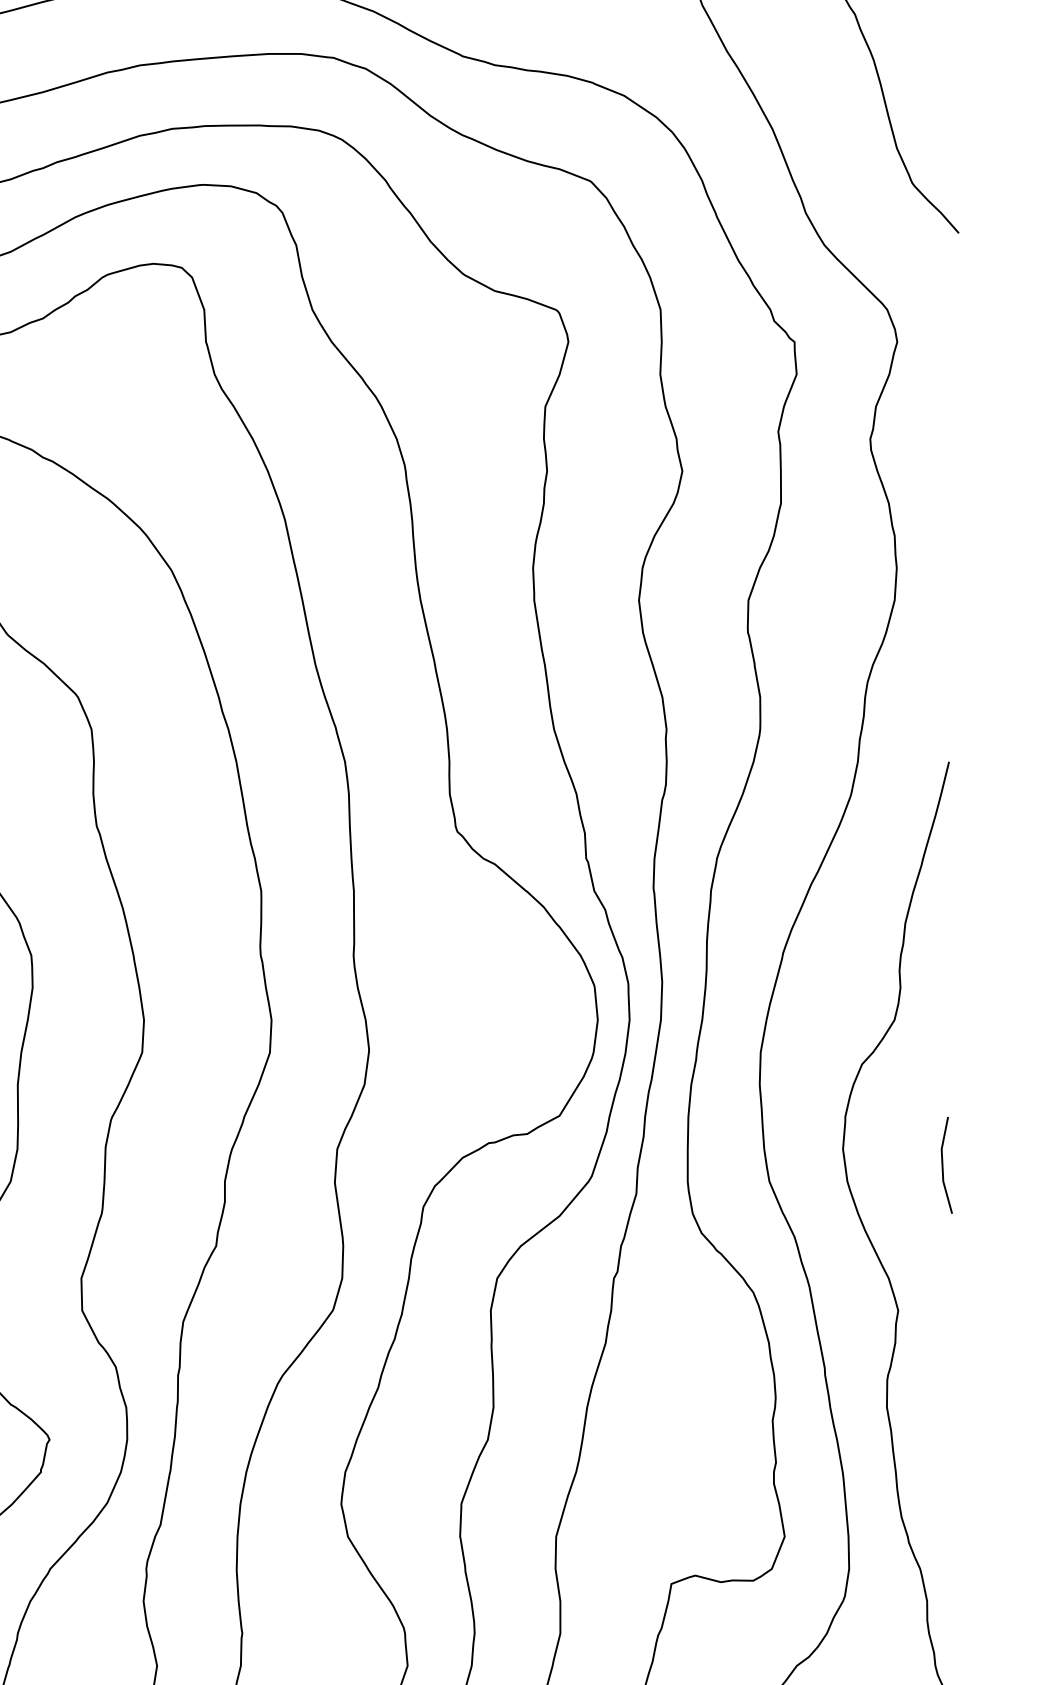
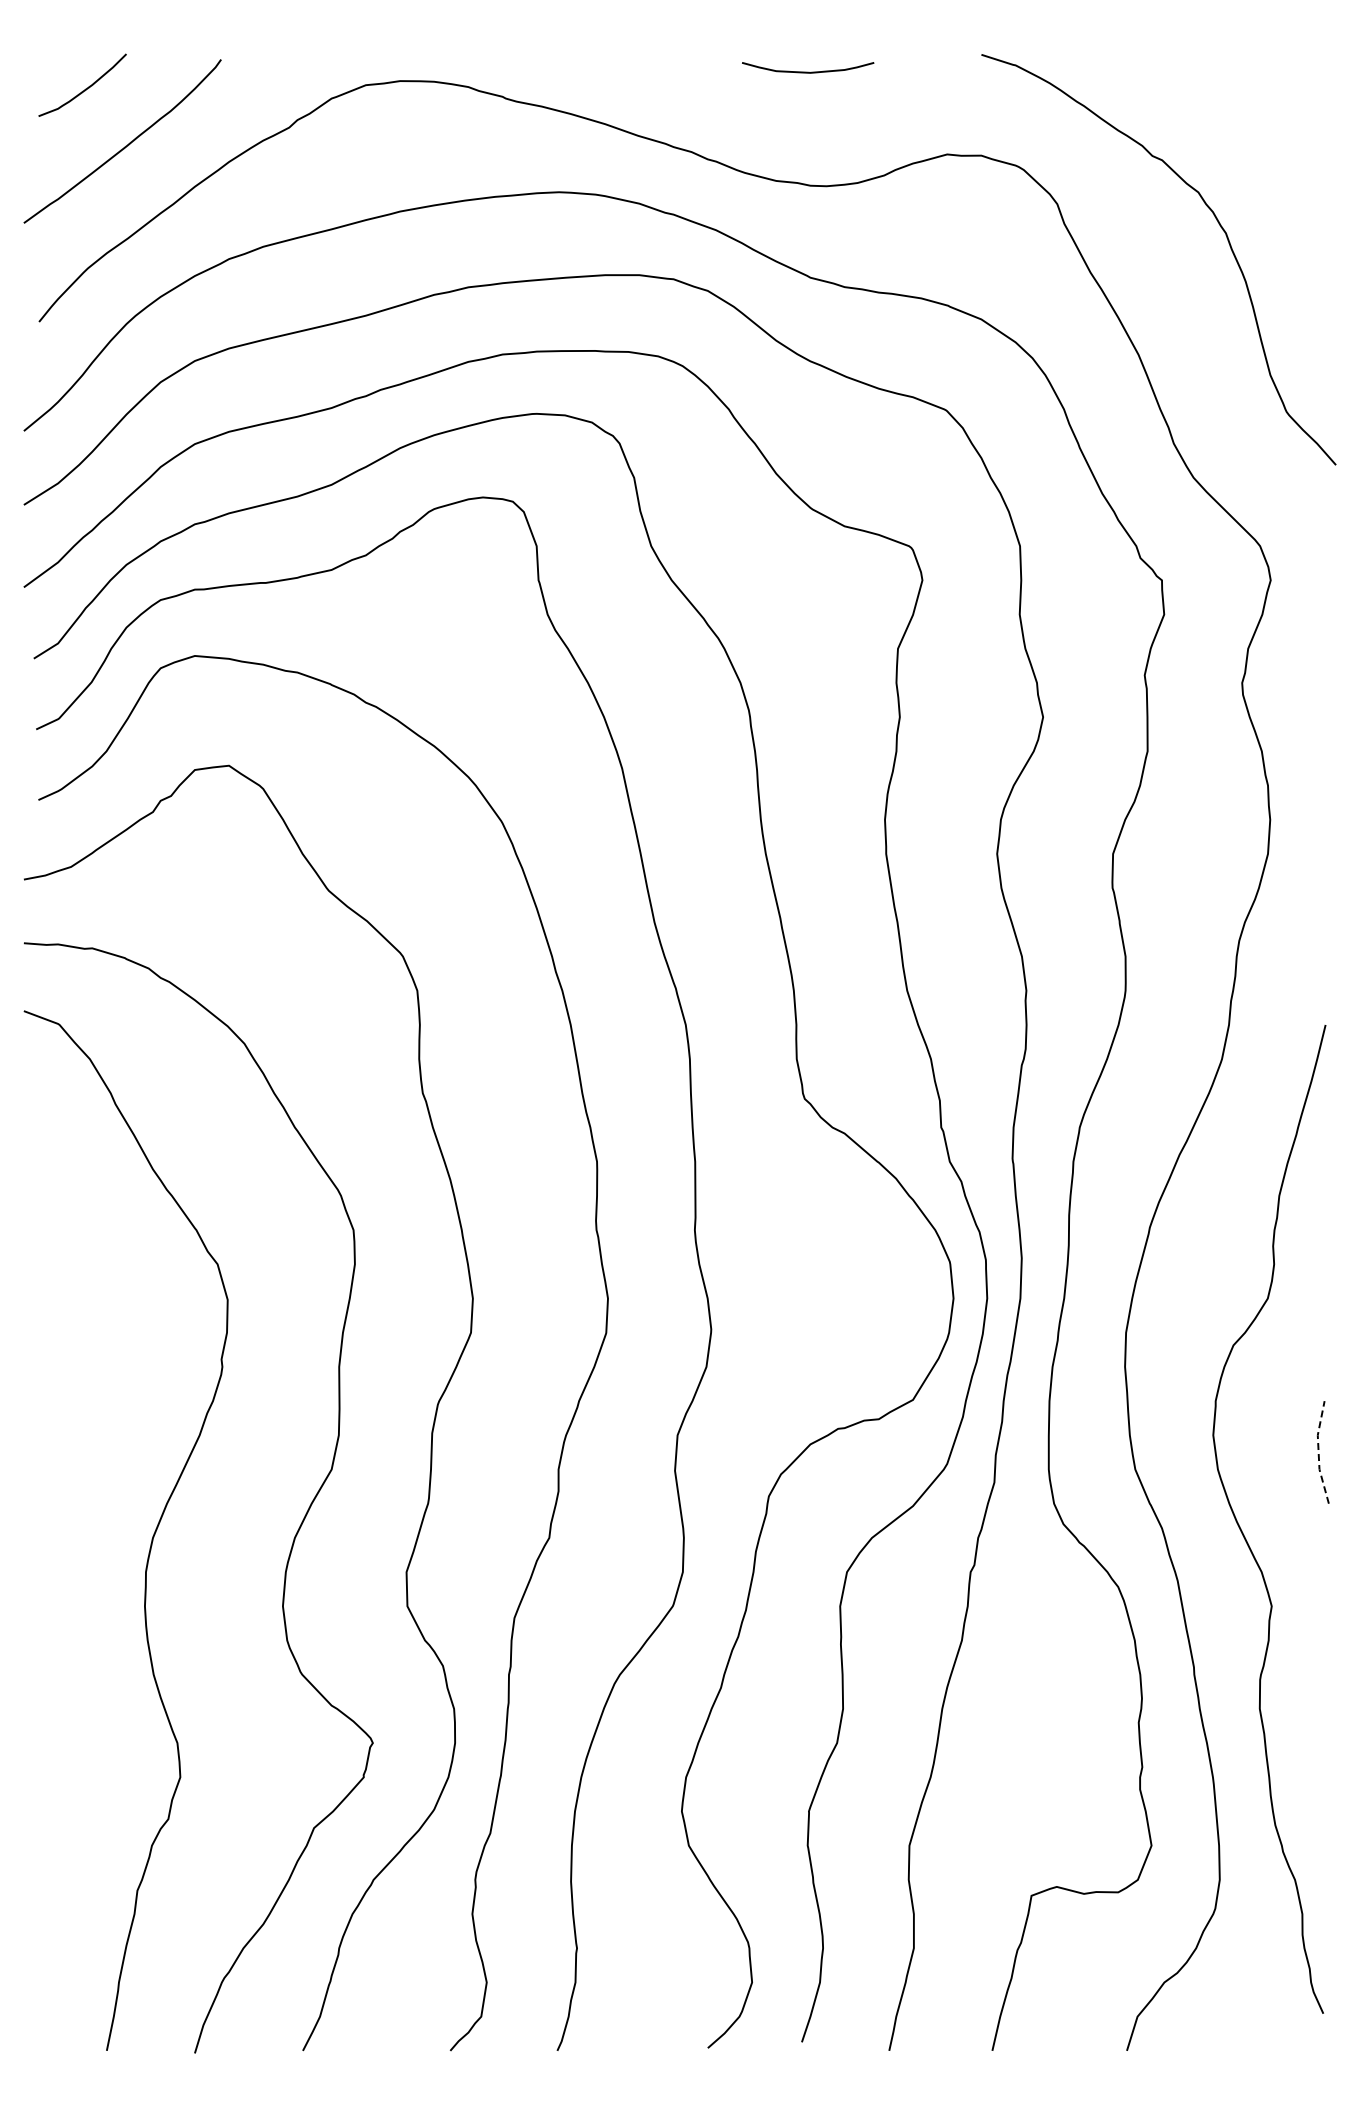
line: (942, 1165) -> (1318, 1452), solid -> dashed

